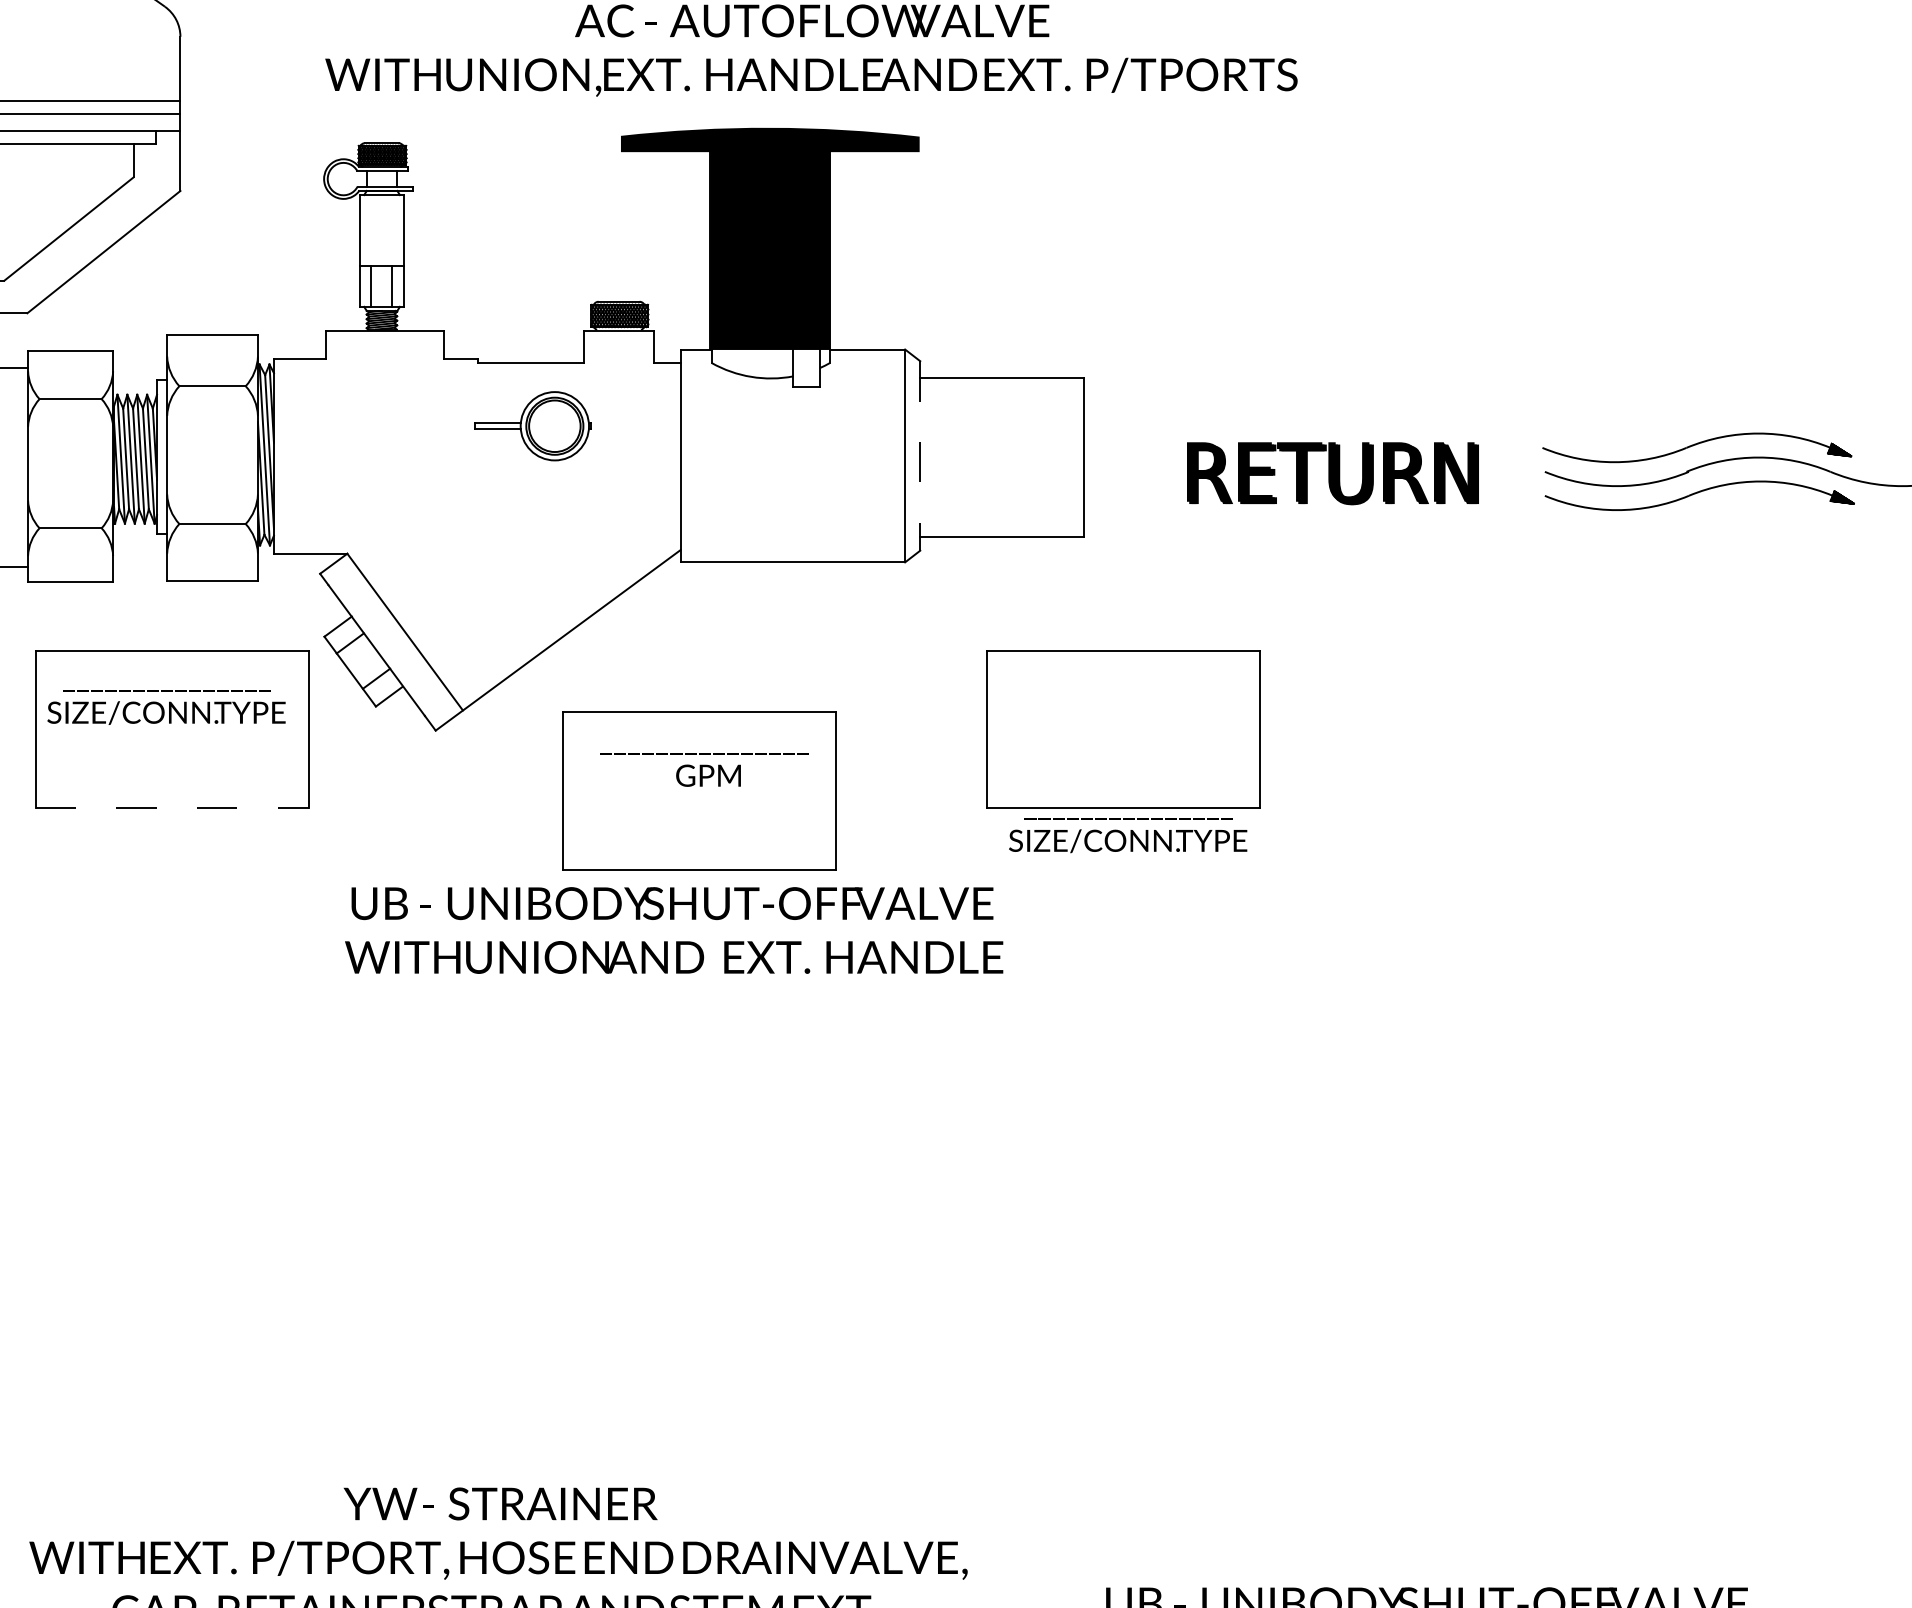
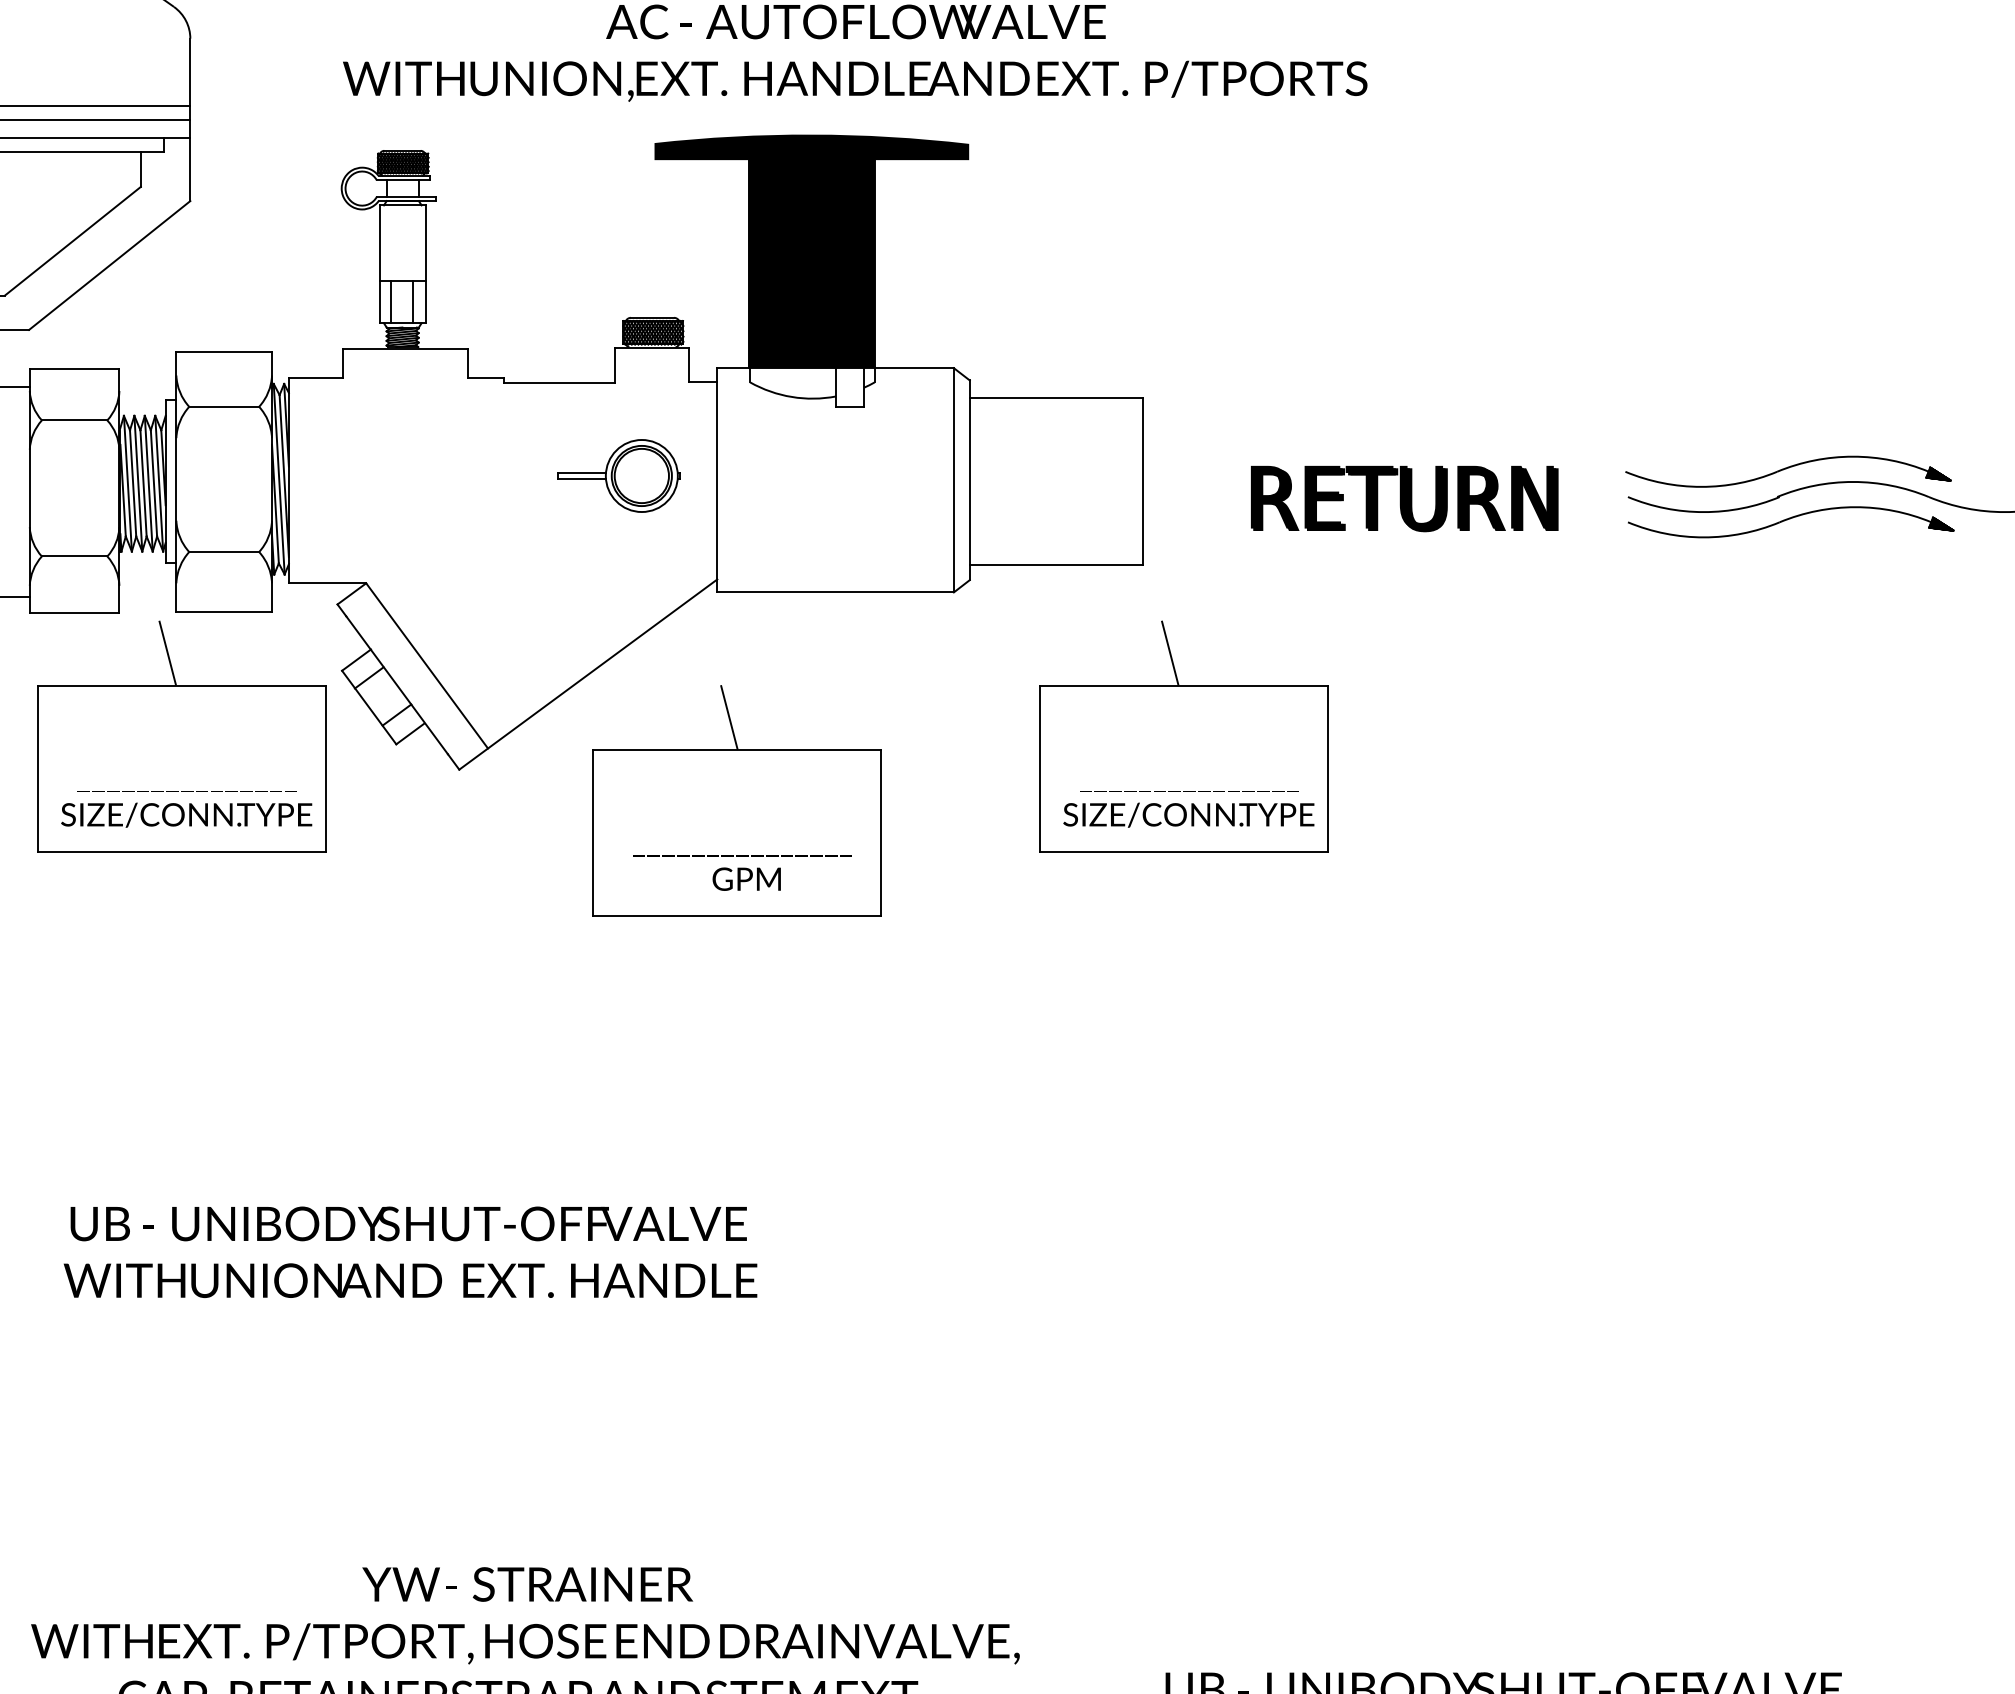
part: (532, 425) -> (618, 475), moved
line: (919, 456) -> (969, 480), dashed -> solid
line: (158, 619) -> (167, 652), added
line: (1110, 619) -> (1170, 652), added
line: (692, 681) -> (729, 717), added
text: (166, 707) -> (186, 809), moved
text: (704, 769) -> (742, 872), moved
line: (172, 808) -> (181, 851), dashed -> solid
text: (1127, 835) -> (1188, 809), moved
text: (674, 929) -> (410, 1251), moved

